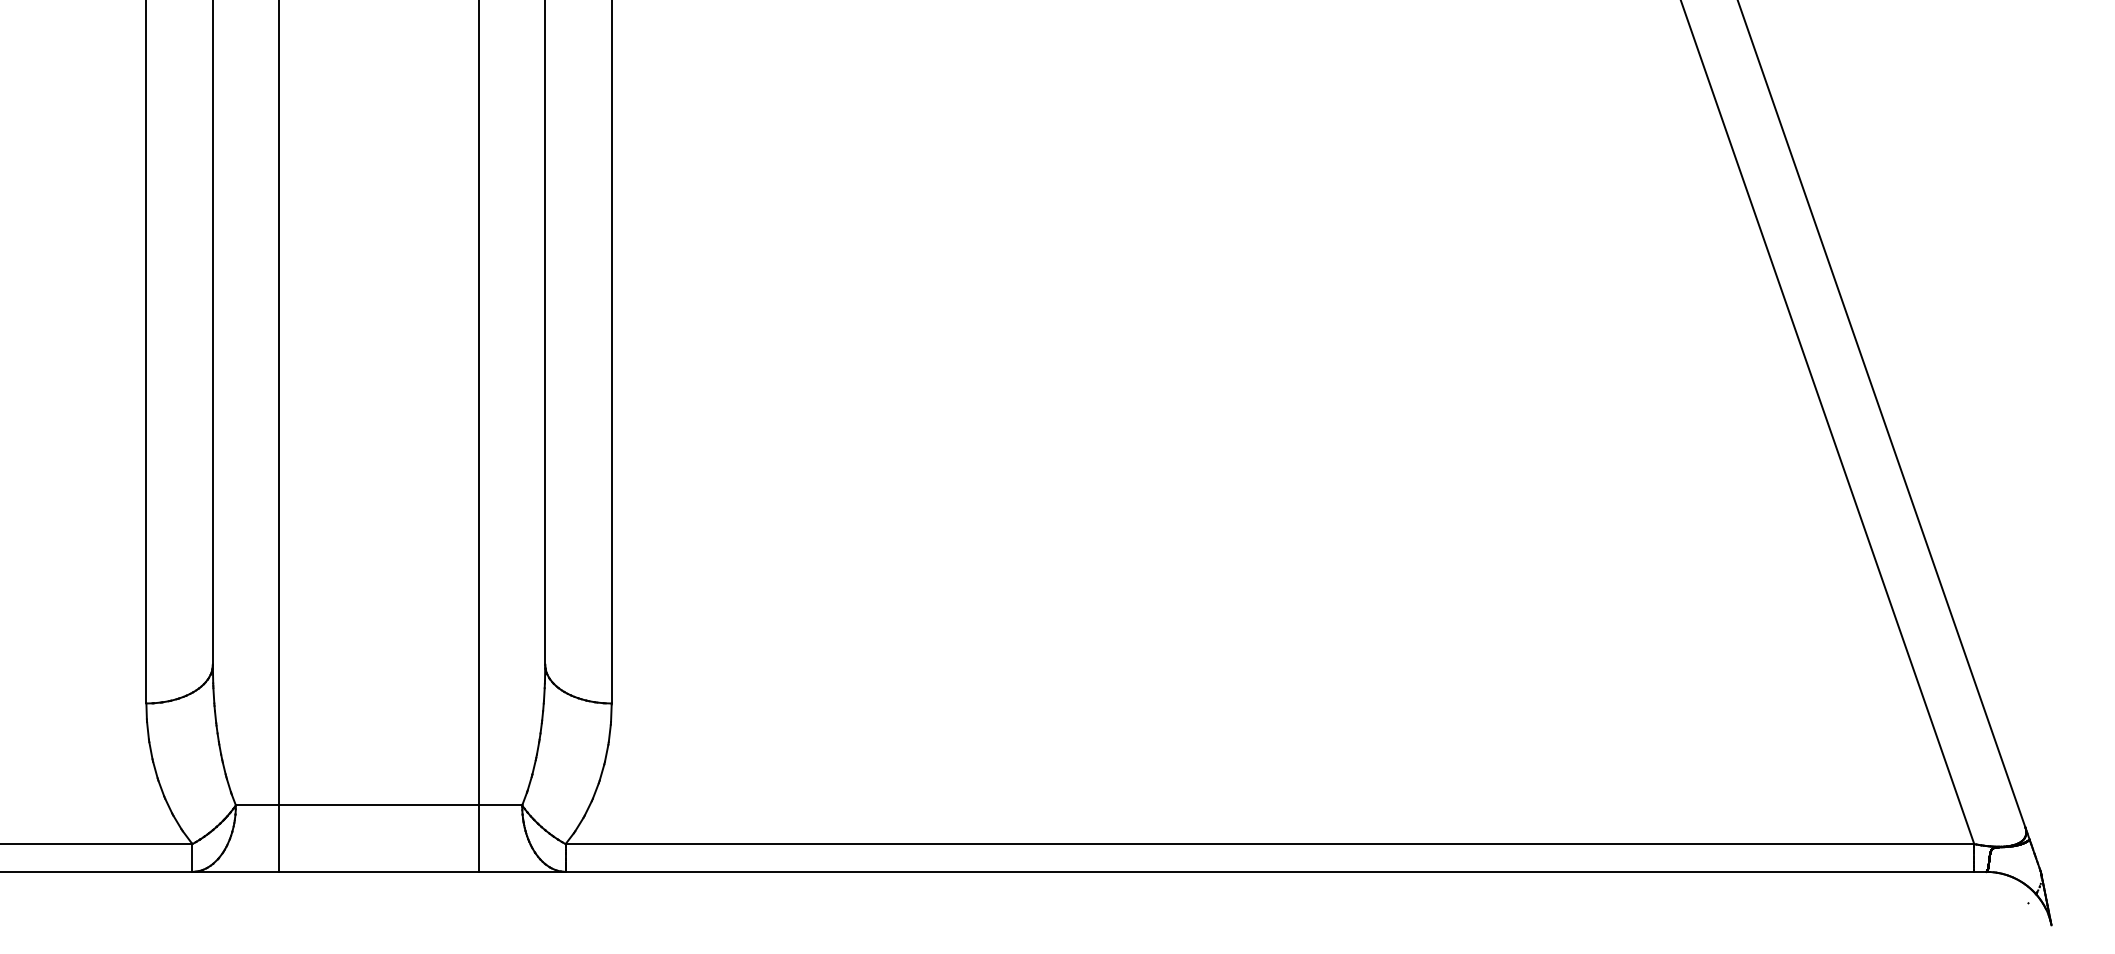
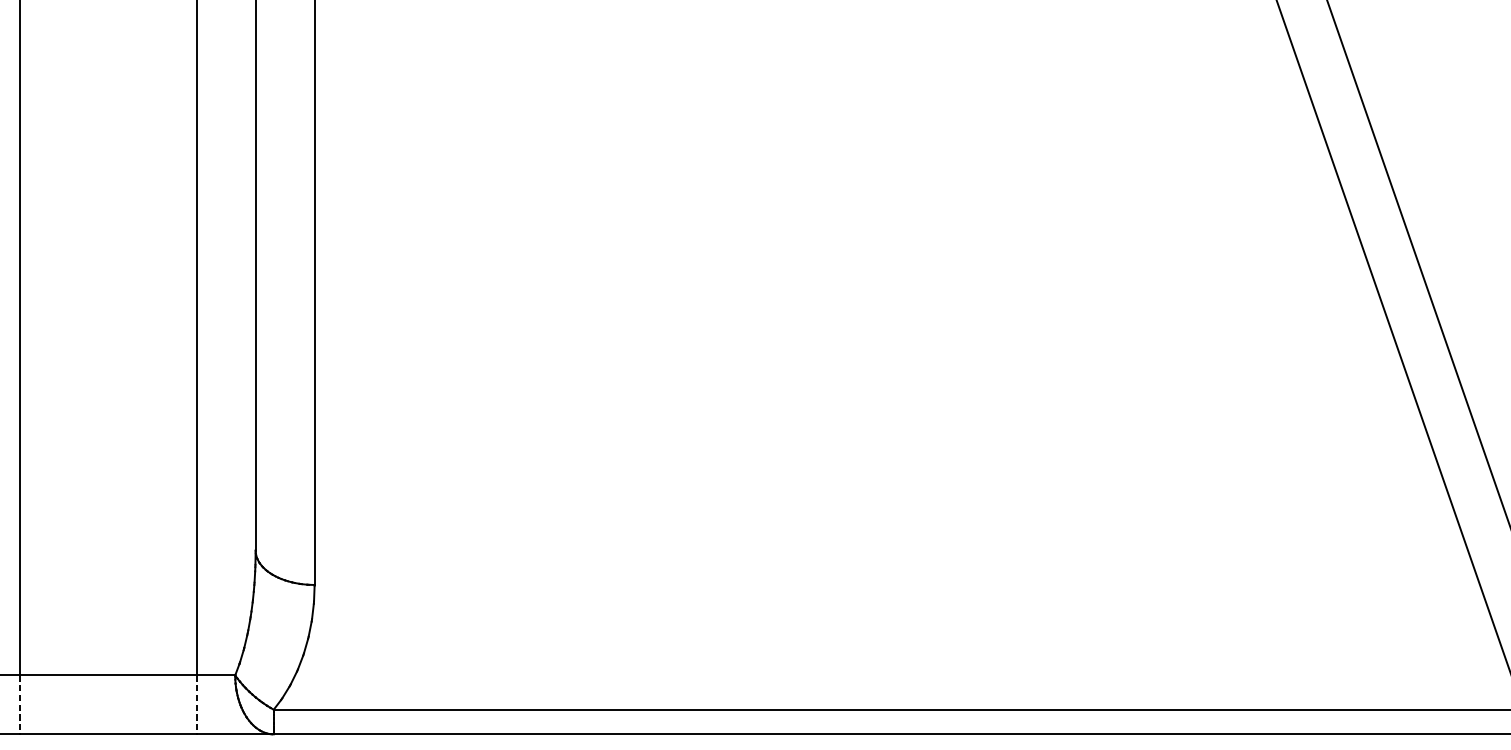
line: (279, 839) -> (19, 705), solid -> dashed
line: (478, 839) -> (196, 705), solid -> dashed

